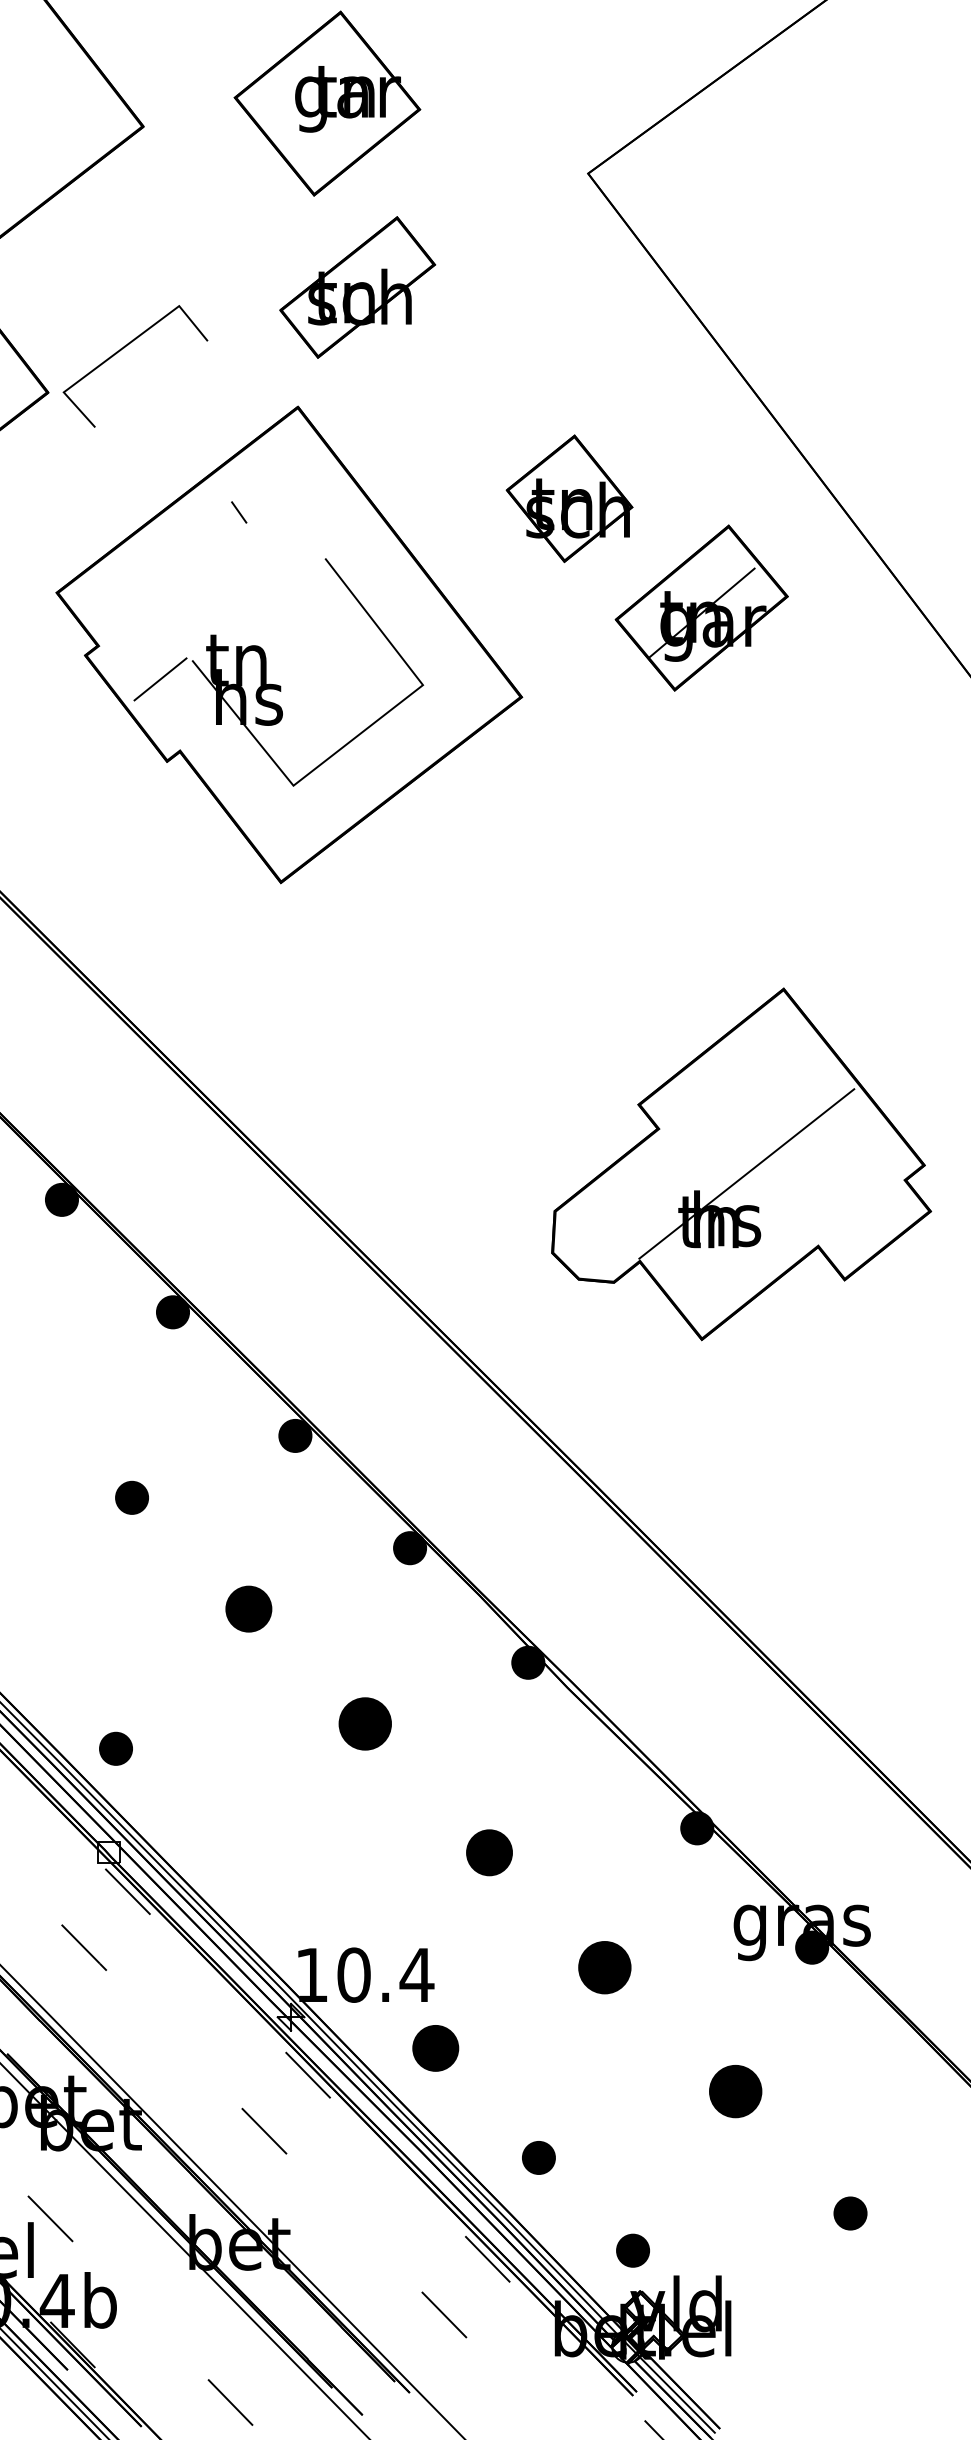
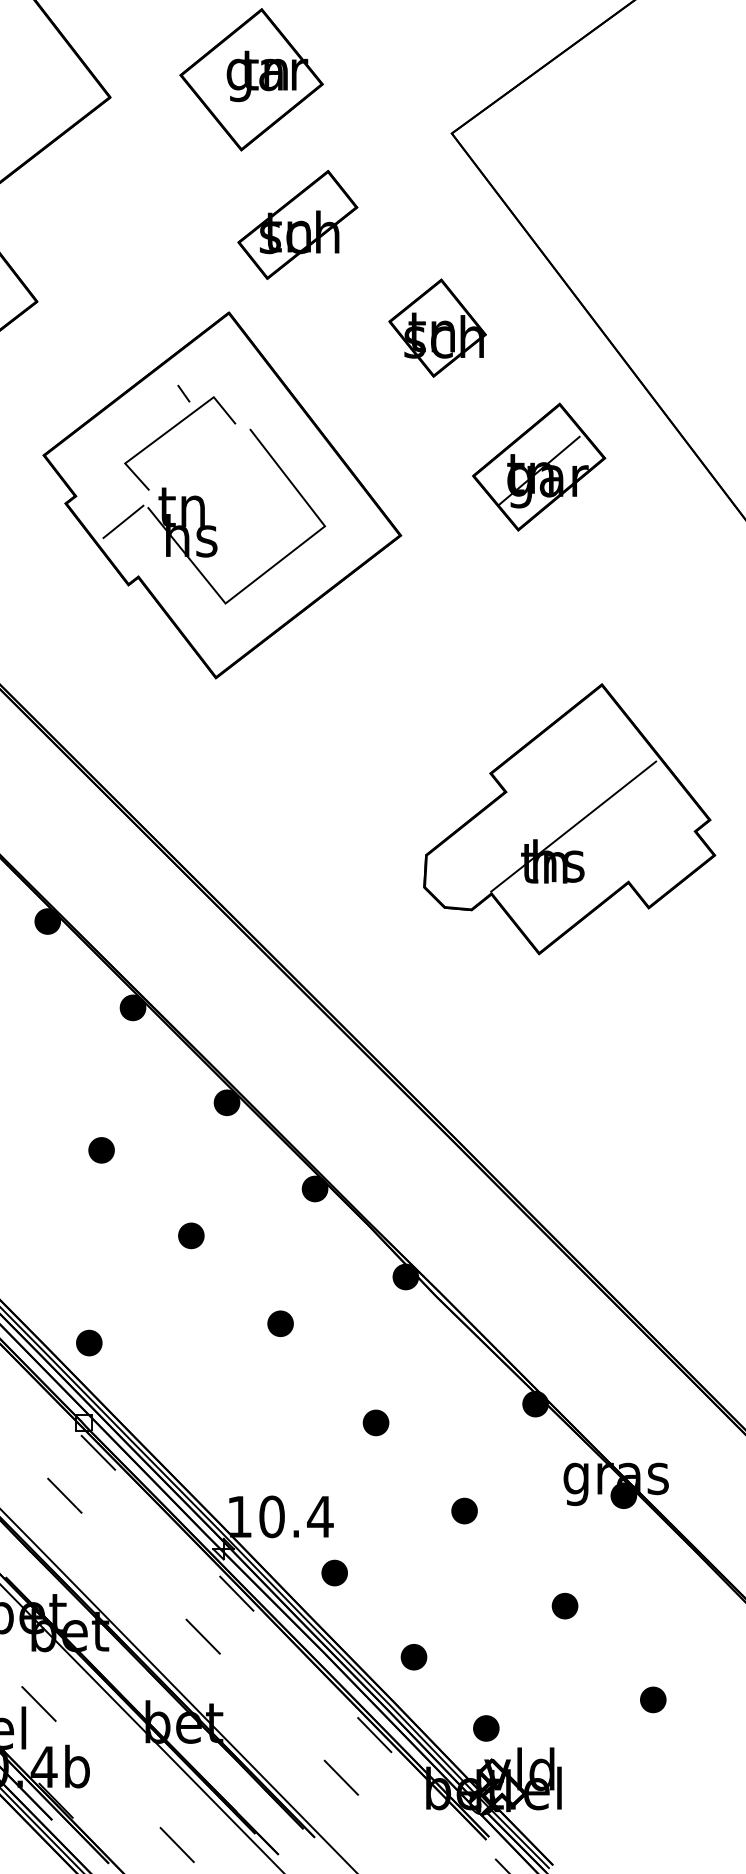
part: (357, 286) -> (297, 224), moved
line: (124, 349) -> (171, 430), moved
part: (569, 497) -> (437, 327), moved
part: (741, 1164) -> (569, 819), moved
part: (249, 1608) -> (191, 1235), size x0.71
part: (365, 1723) -> (280, 1323), size x0.62
part: (488, 1852) -> (375, 1422), size x0.71
part: (604, 1966) -> (464, 1510), size x0.62
part: (435, 2047) -> (334, 1572), size x0.71
part: (734, 2090) -> (564, 1605), size x0.62

